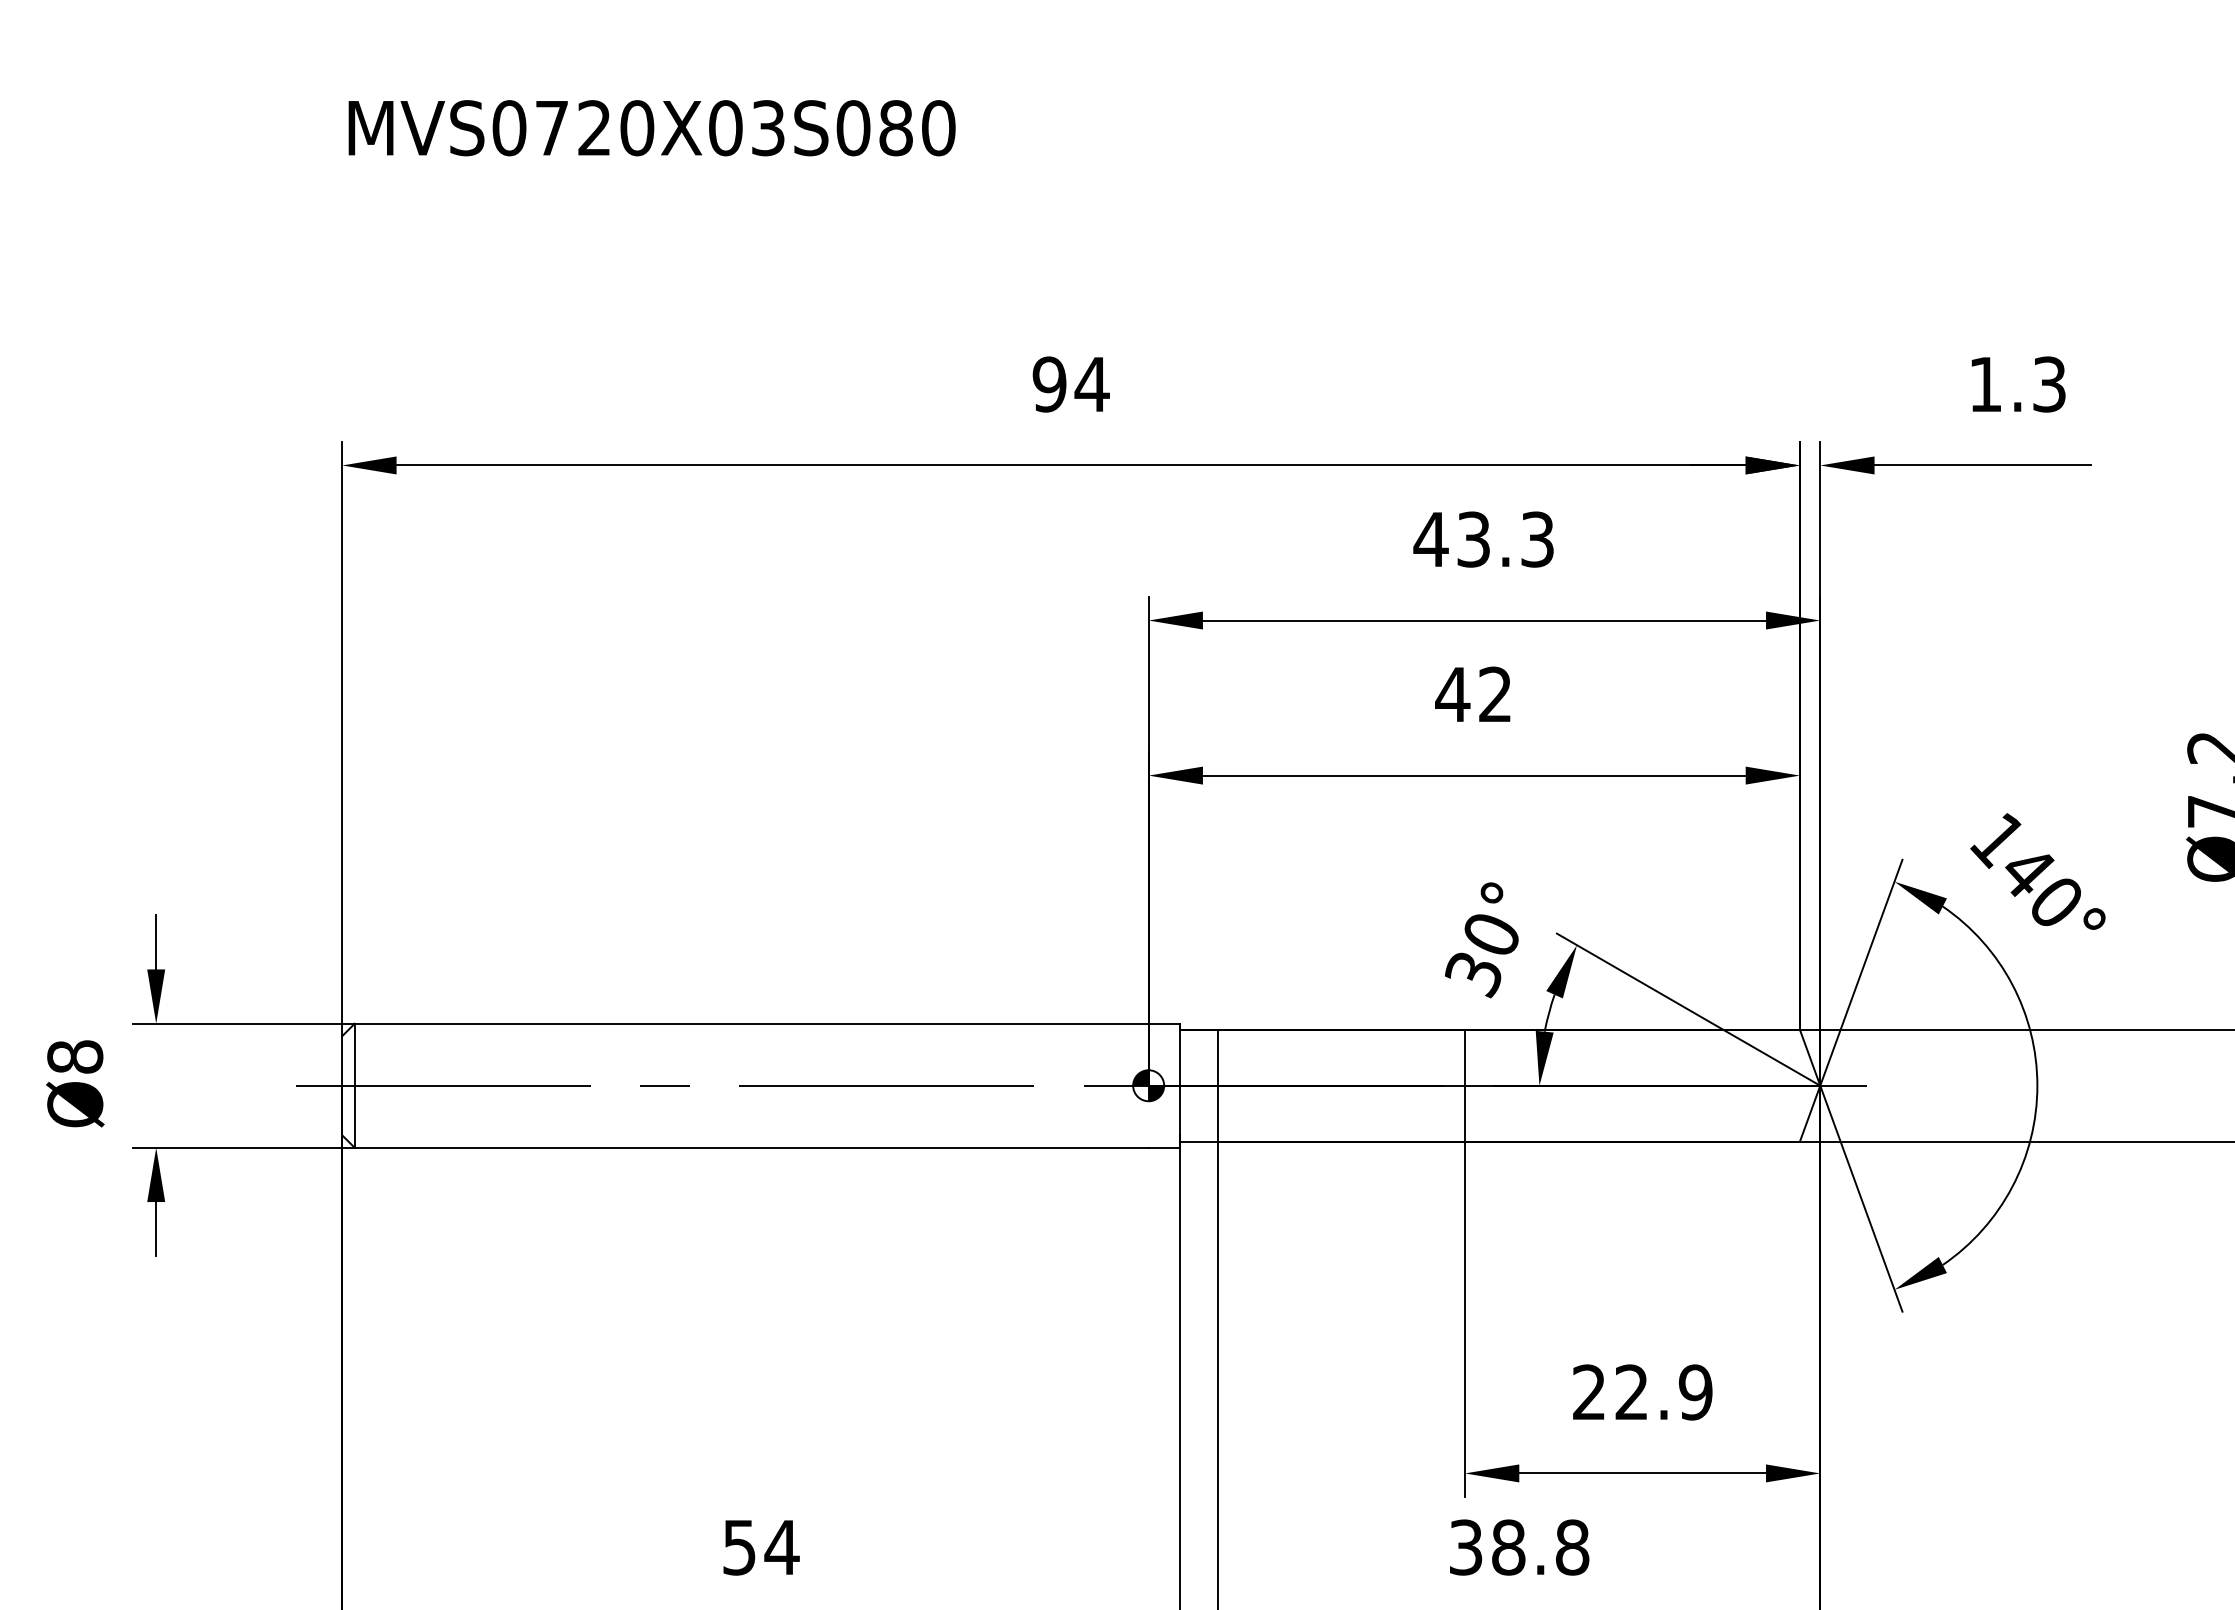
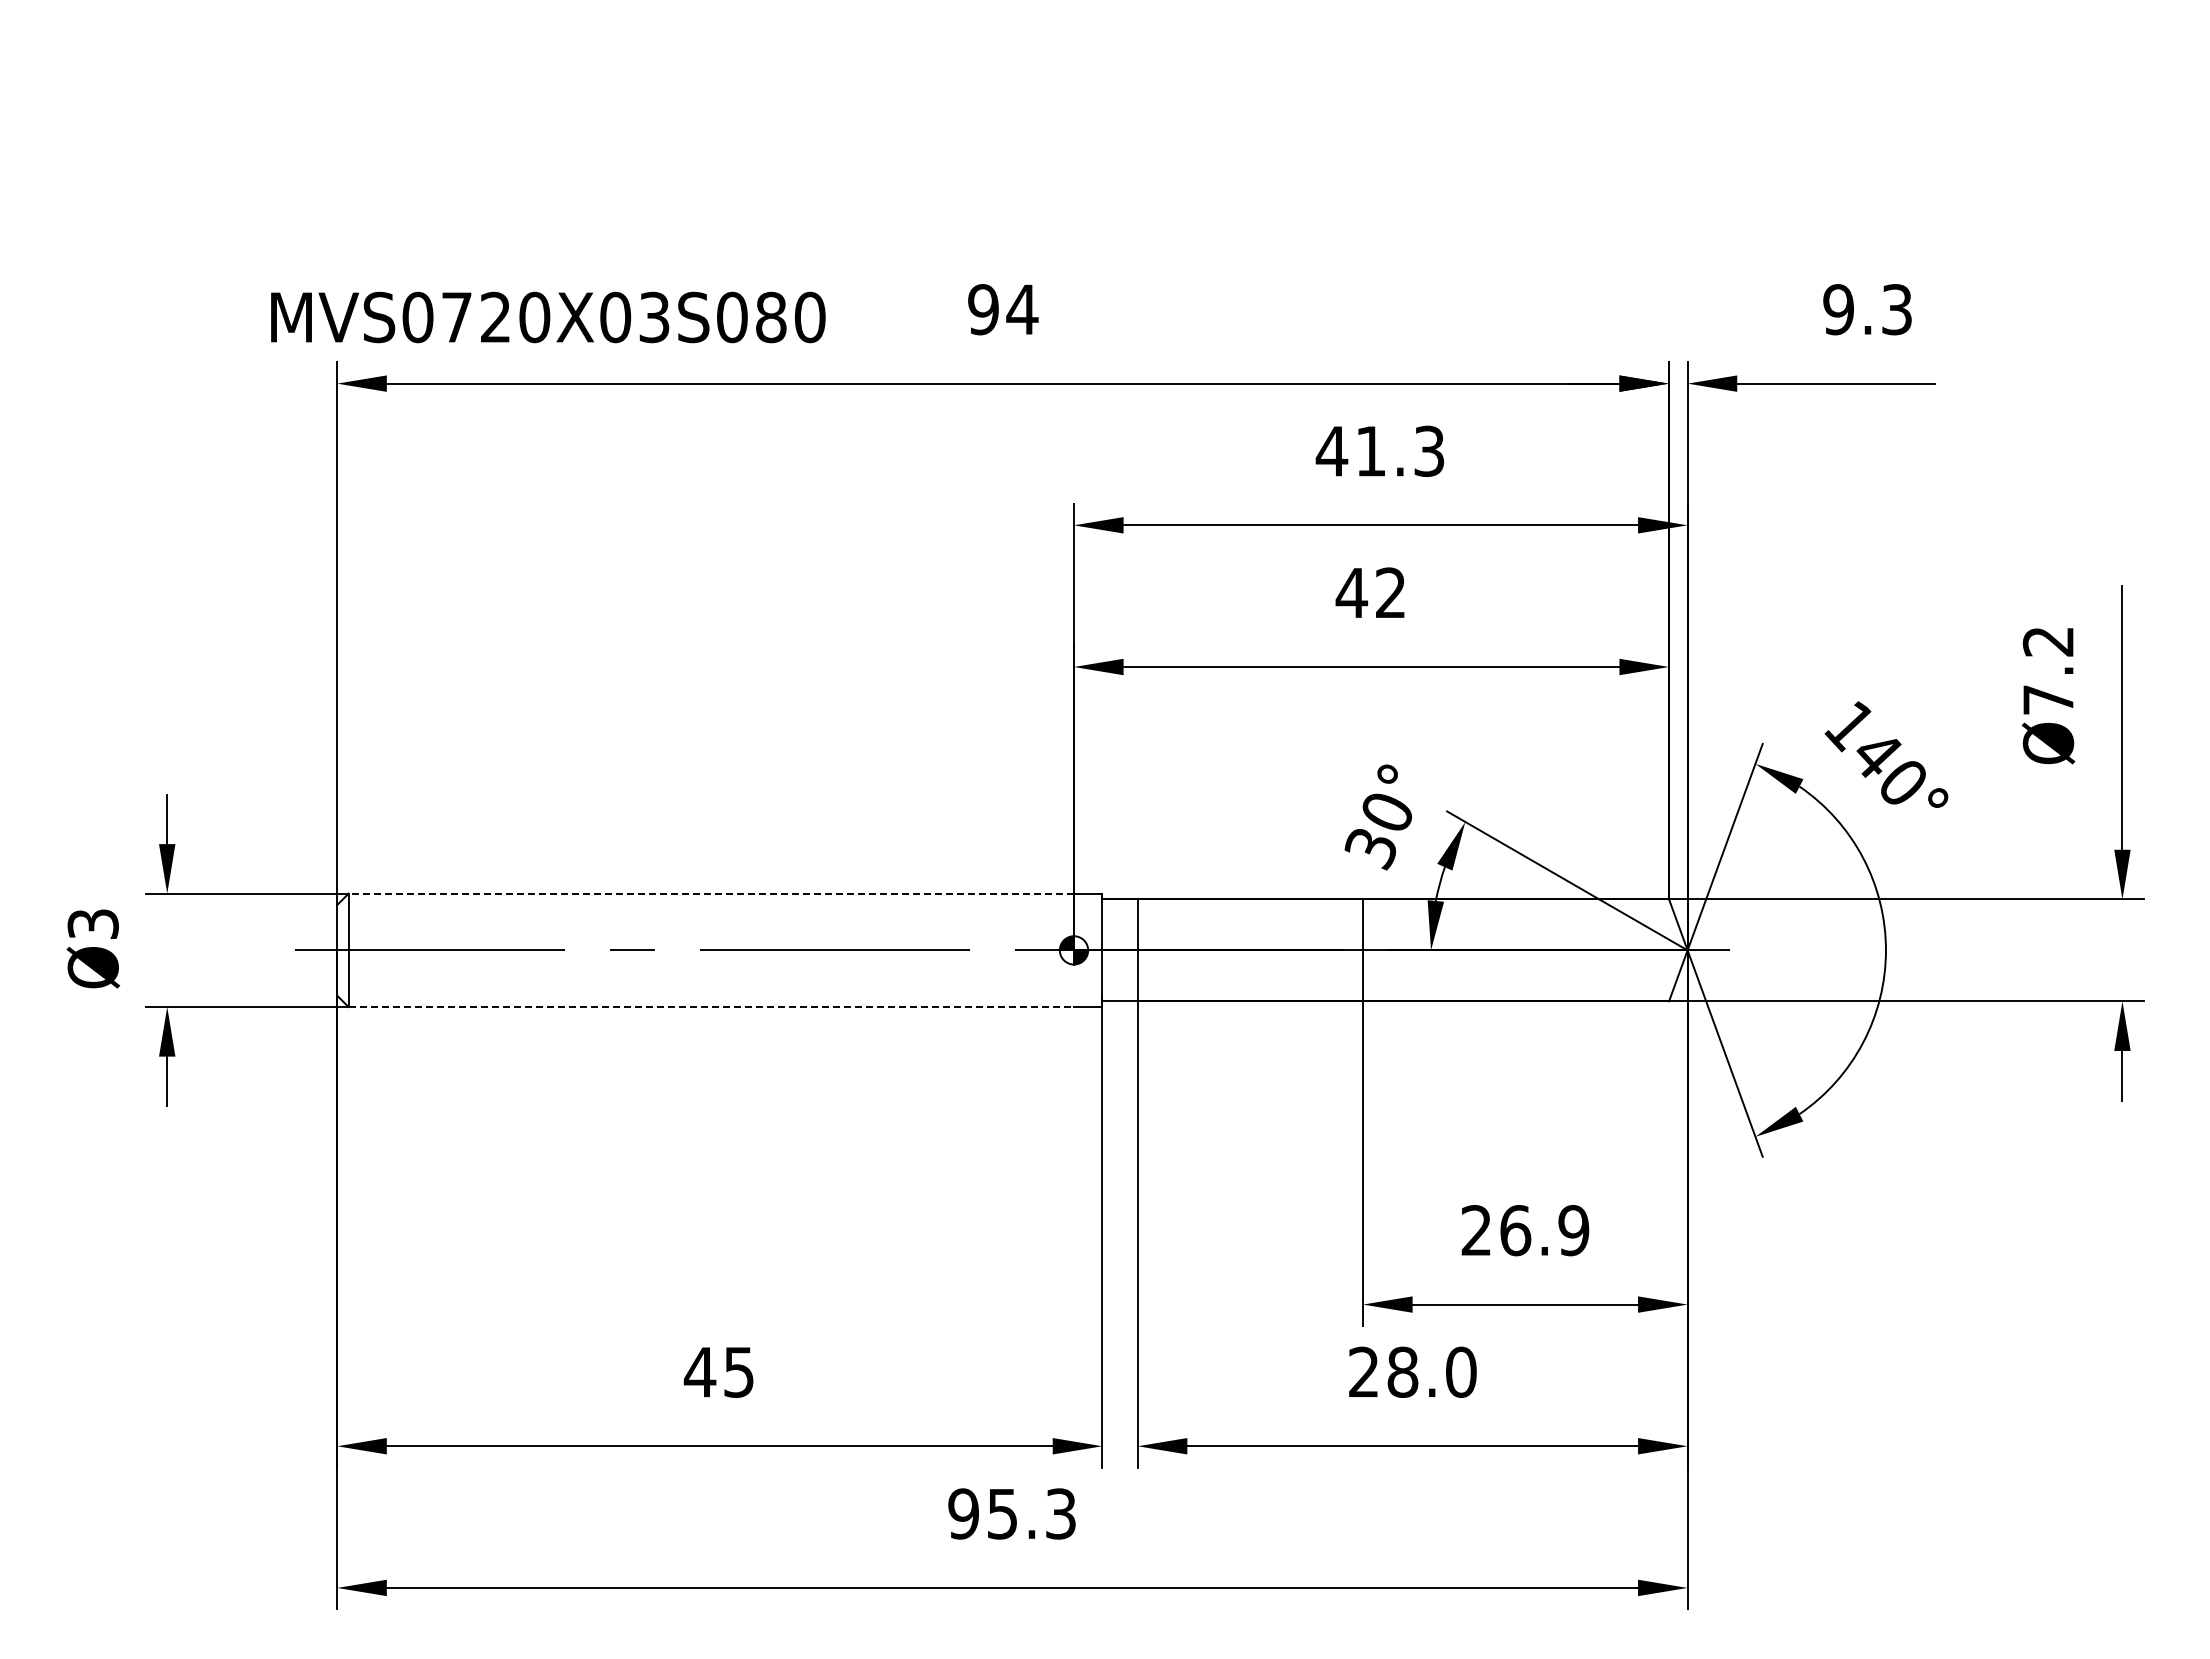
text: (652, 128) -> (548, 317), moved
text: (1985, 384) -> (1838, 309), 1.3 -> 9.3
text: (1473, 539) -> (1370, 451), 43.3 -> 41.3
line: (751, 1023) -> (711, 893), solid -> dashed
text: (74, 1056) -> (92, 923), Ø8 -> Ø3
line: (751, 1148) -> (711, 1007), solid -> dashed
text: (1631, 1392) -> (1515, 1230), 22.9 -> 26.9
text: (1519, 1546) -> (1412, 1371), 38.8 -> 28.0
text: (760, 1547) -> (719, 1372), 54 -> 45

